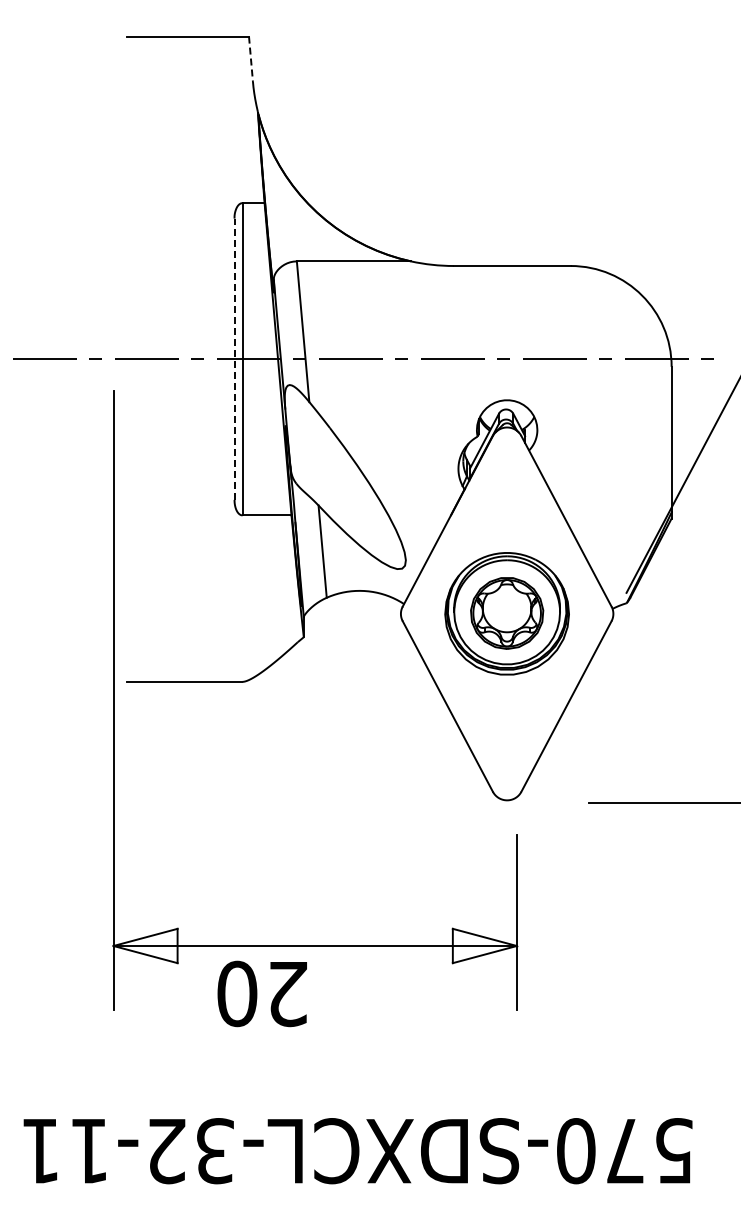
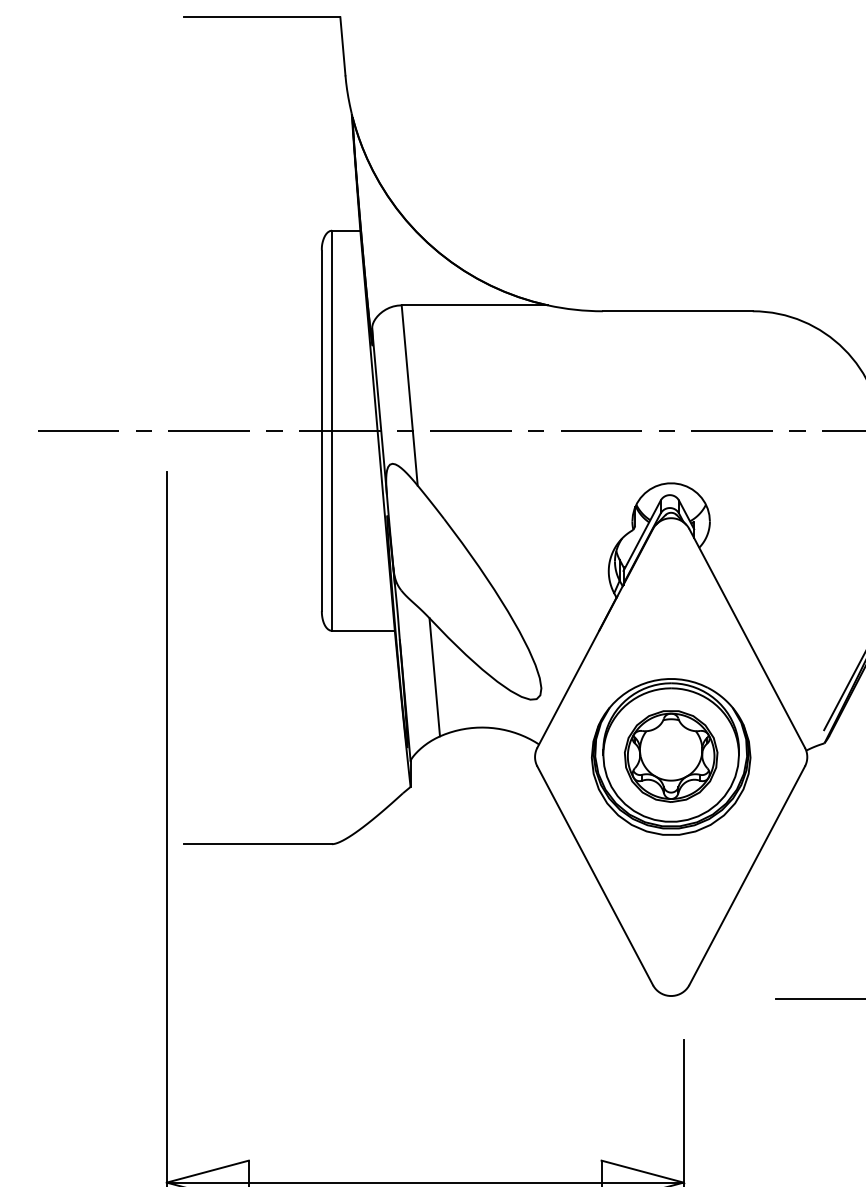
line: (250, 59) -> (342, 46), dashed -> solid
line: (234, 359) -> (321, 431), dashed -> solid

